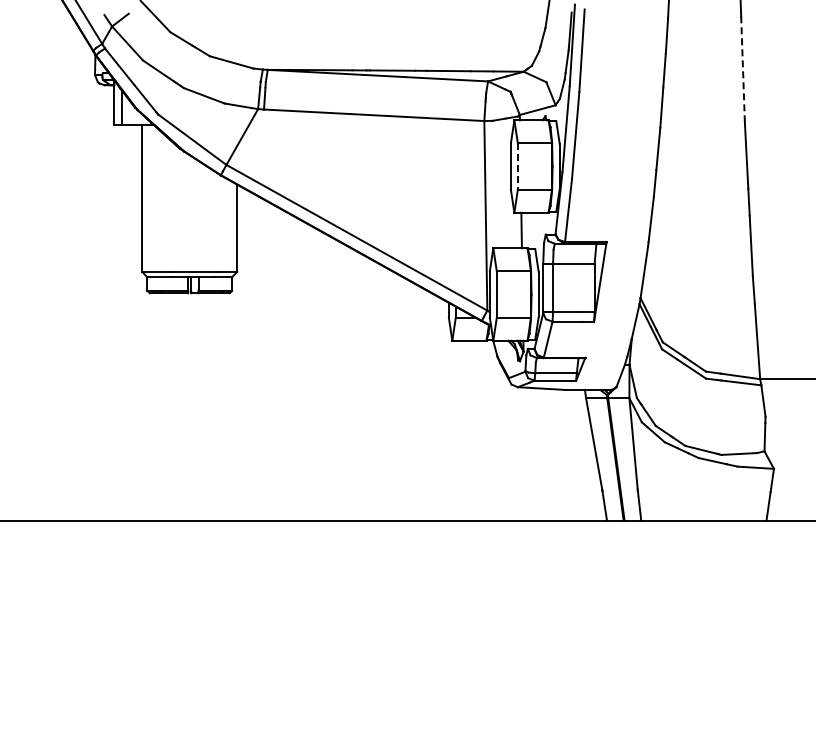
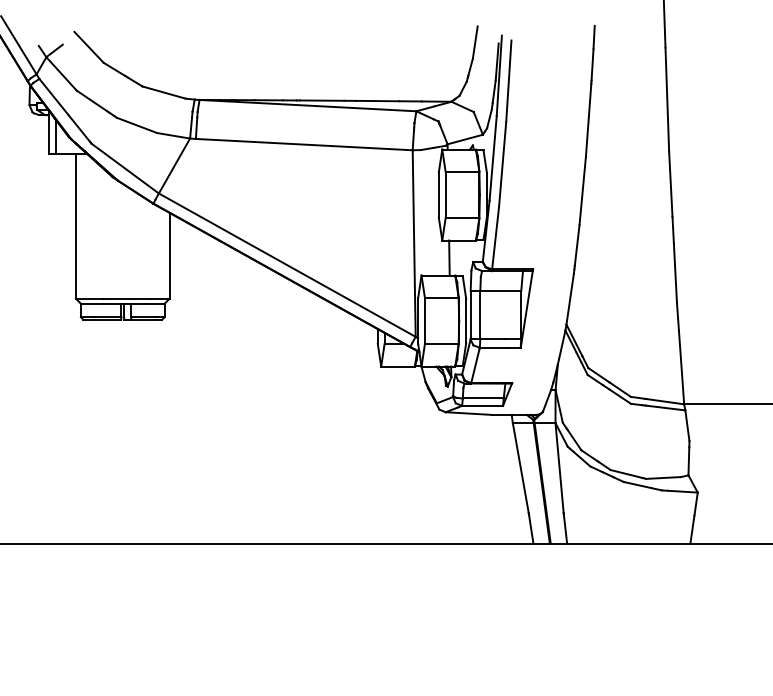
line: (743, 69) -> (667, 99), dashed -> solid
line: (517, 167) -> (445, 196), dashed -> solid

